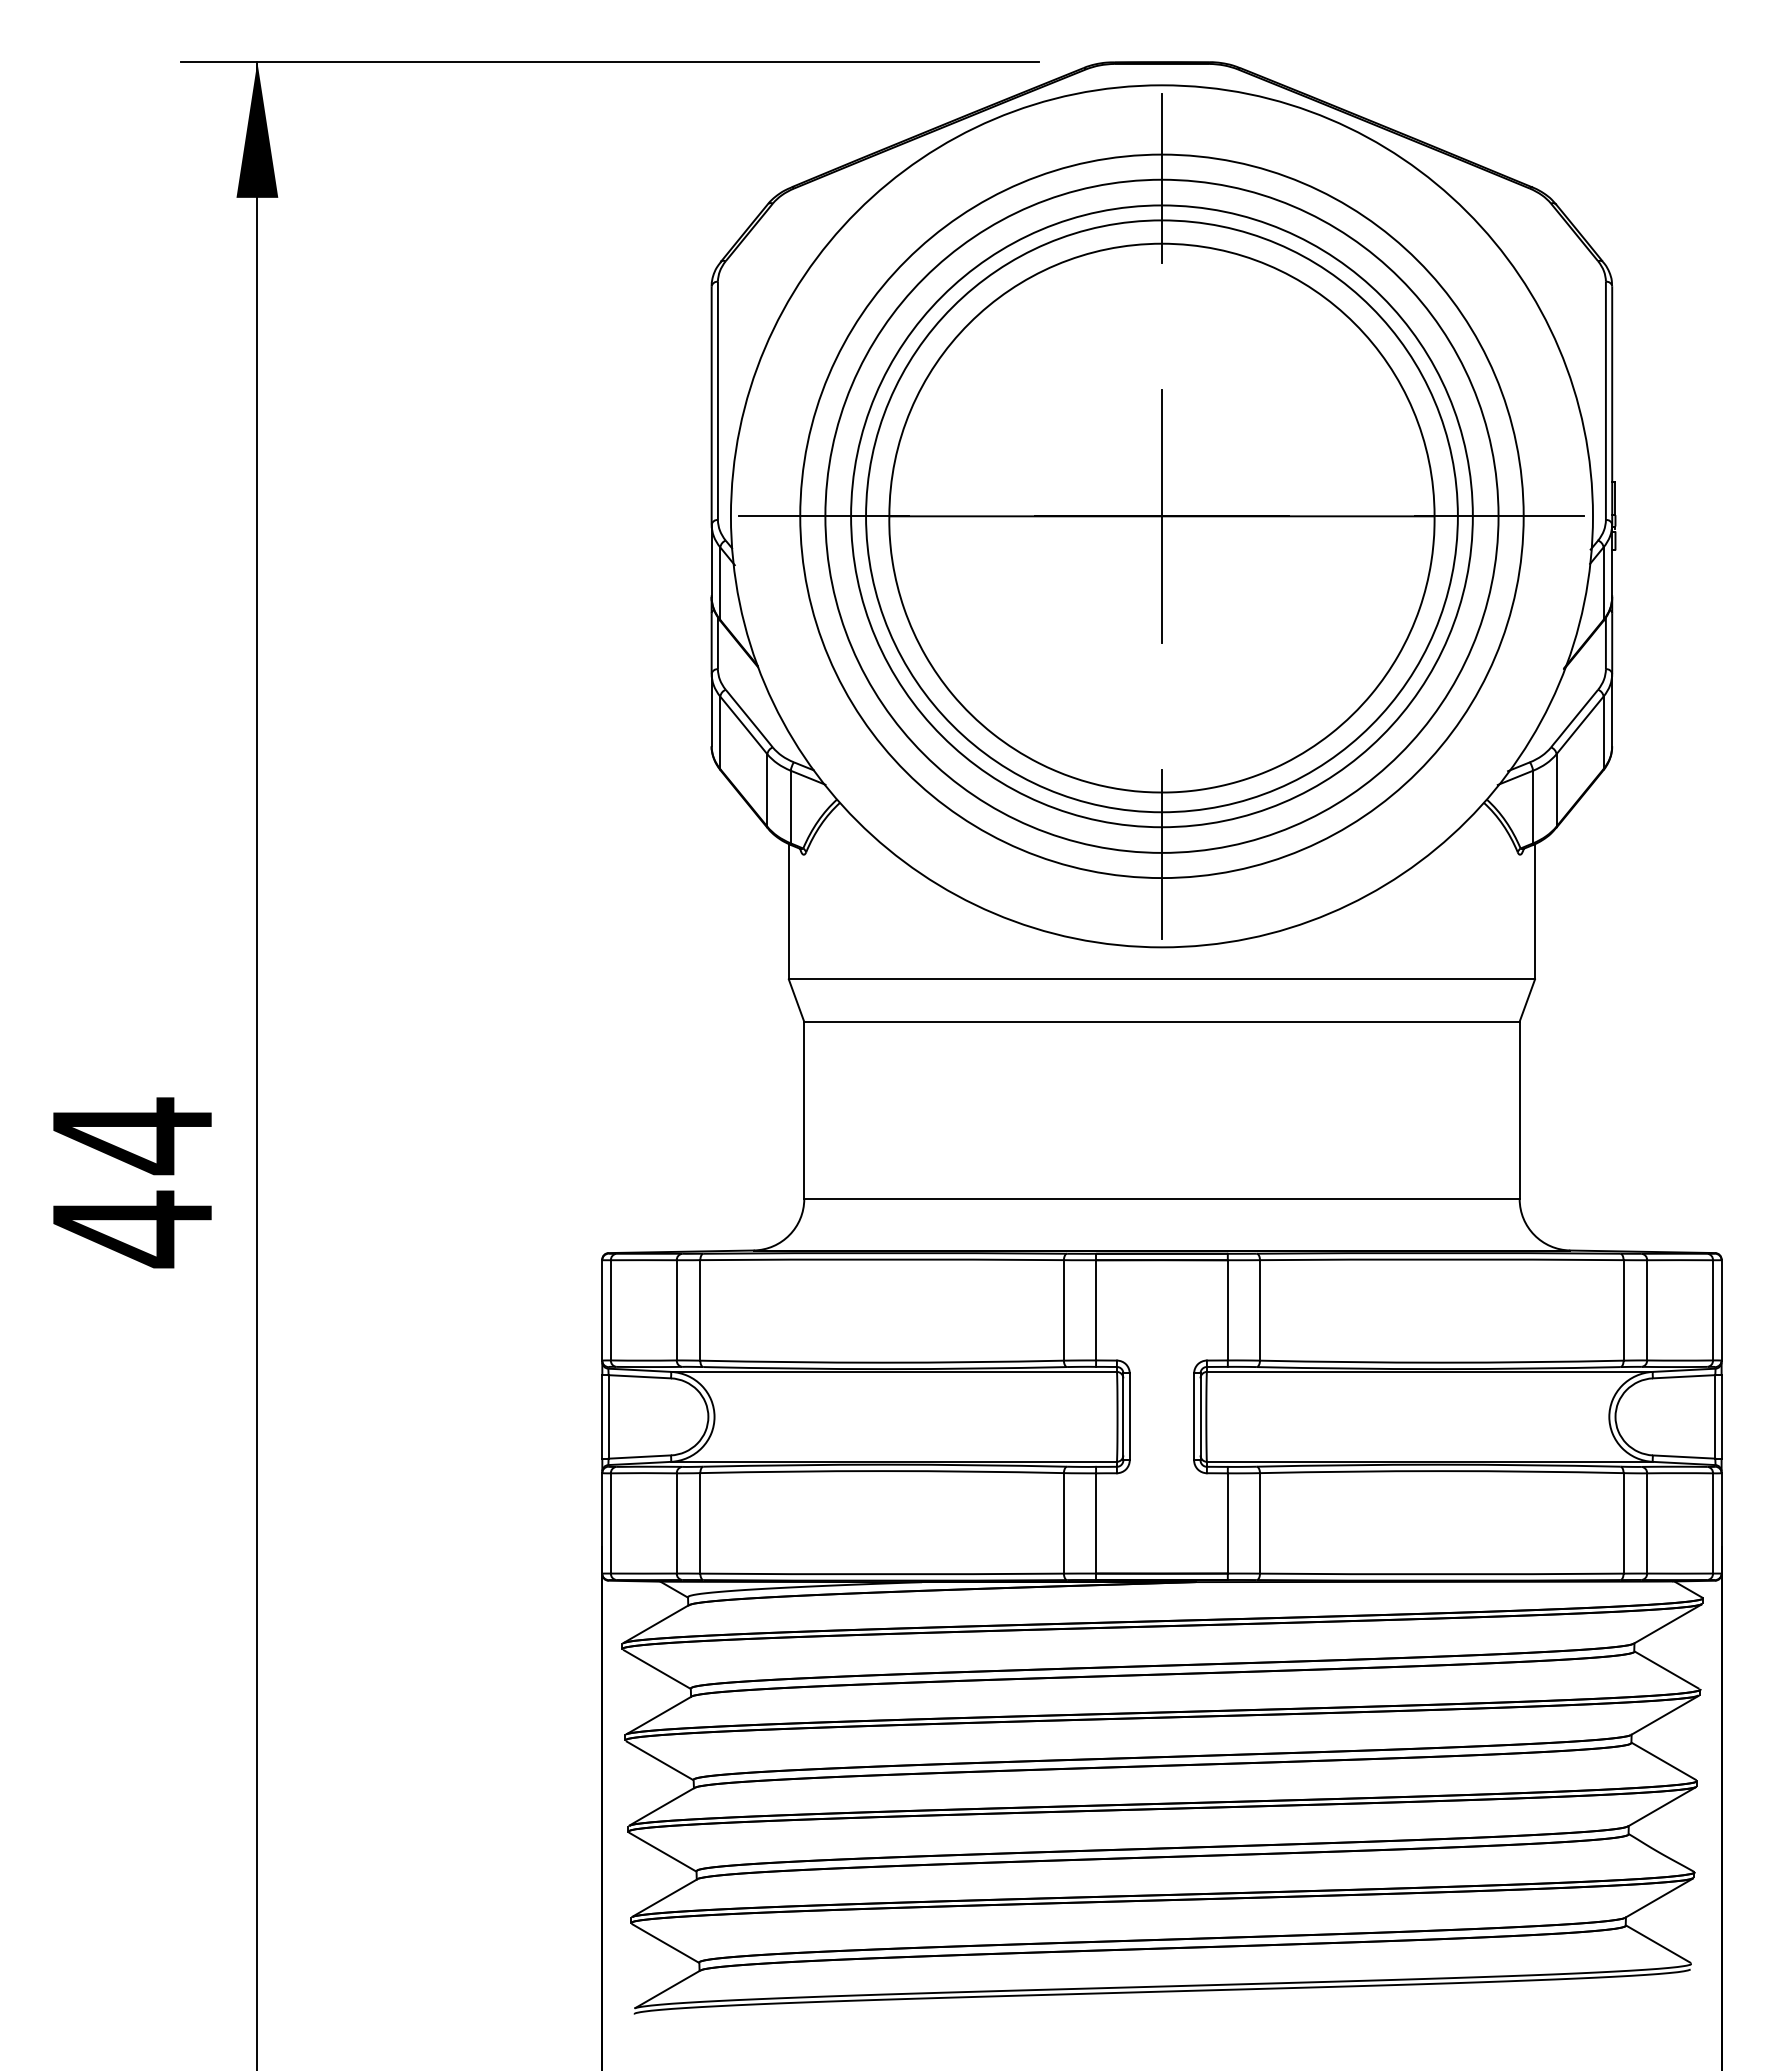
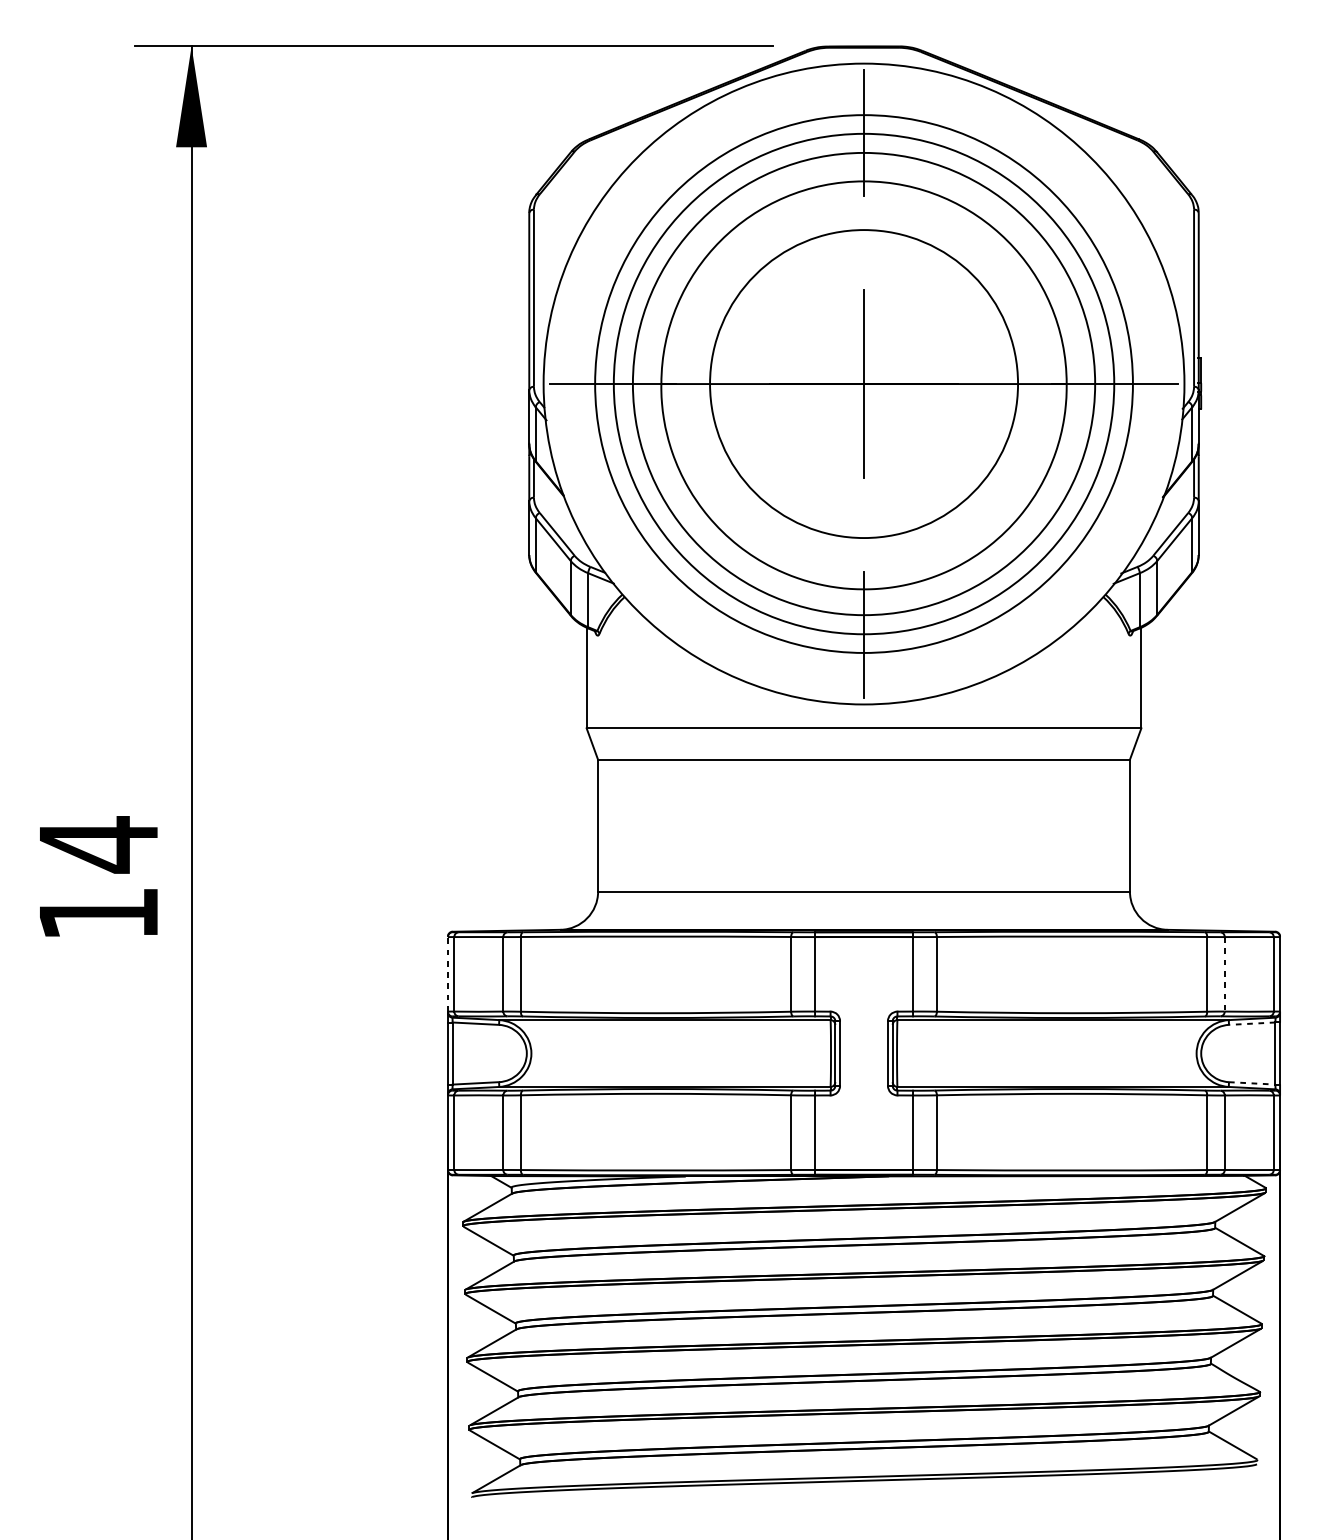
circle: (1161, 516) -> (863, 384), size x0.7
text: (132, 1229) -> (98, 914), 44 -> 14
line: (602, 1309) -> (448, 973), solid -> dashed
line: (1647, 1310) -> (1224, 974), solid -> dashed
line: (1683, 1376) -> (1251, 1023), solid -> dashed
line: (1684, 1457) -> (1252, 1083), solid -> dashed

